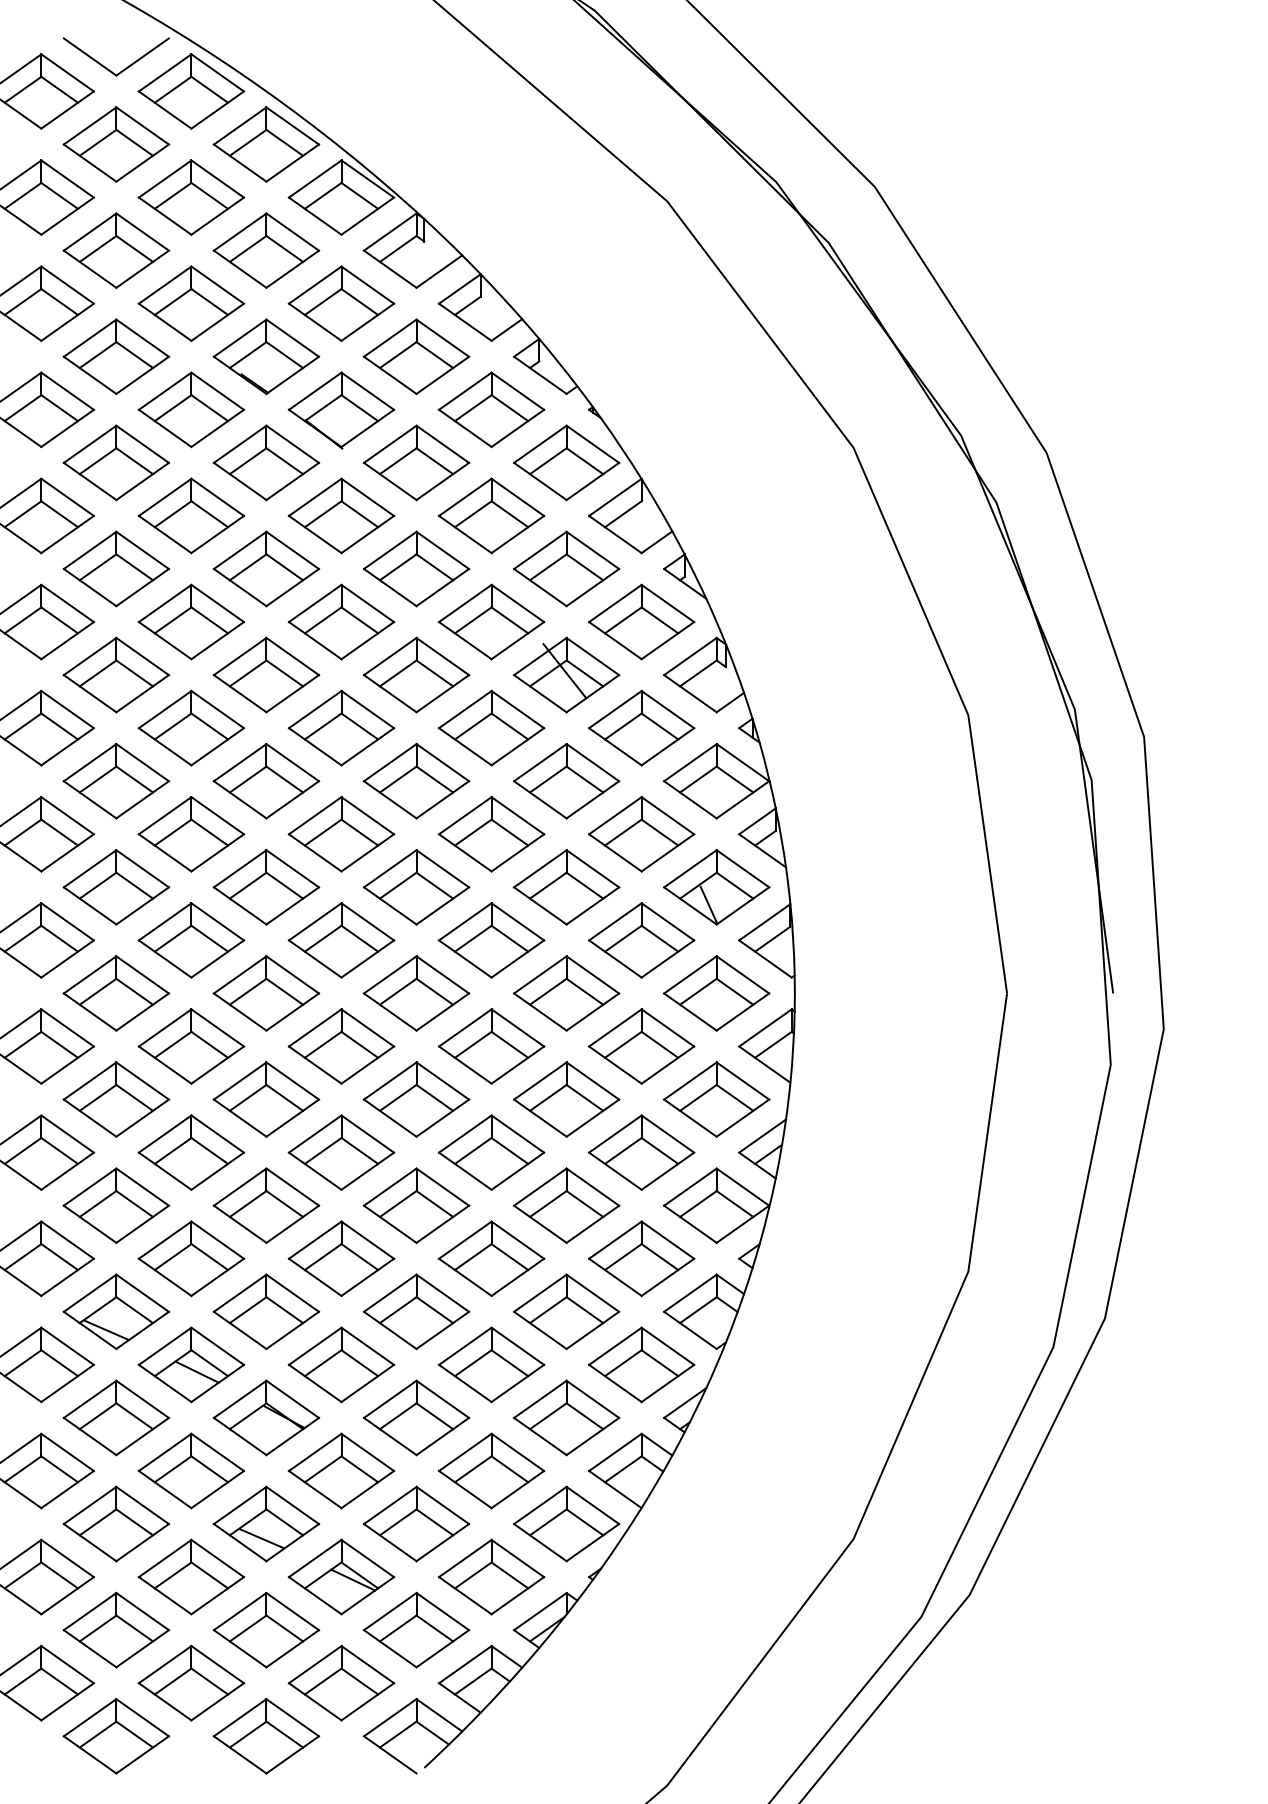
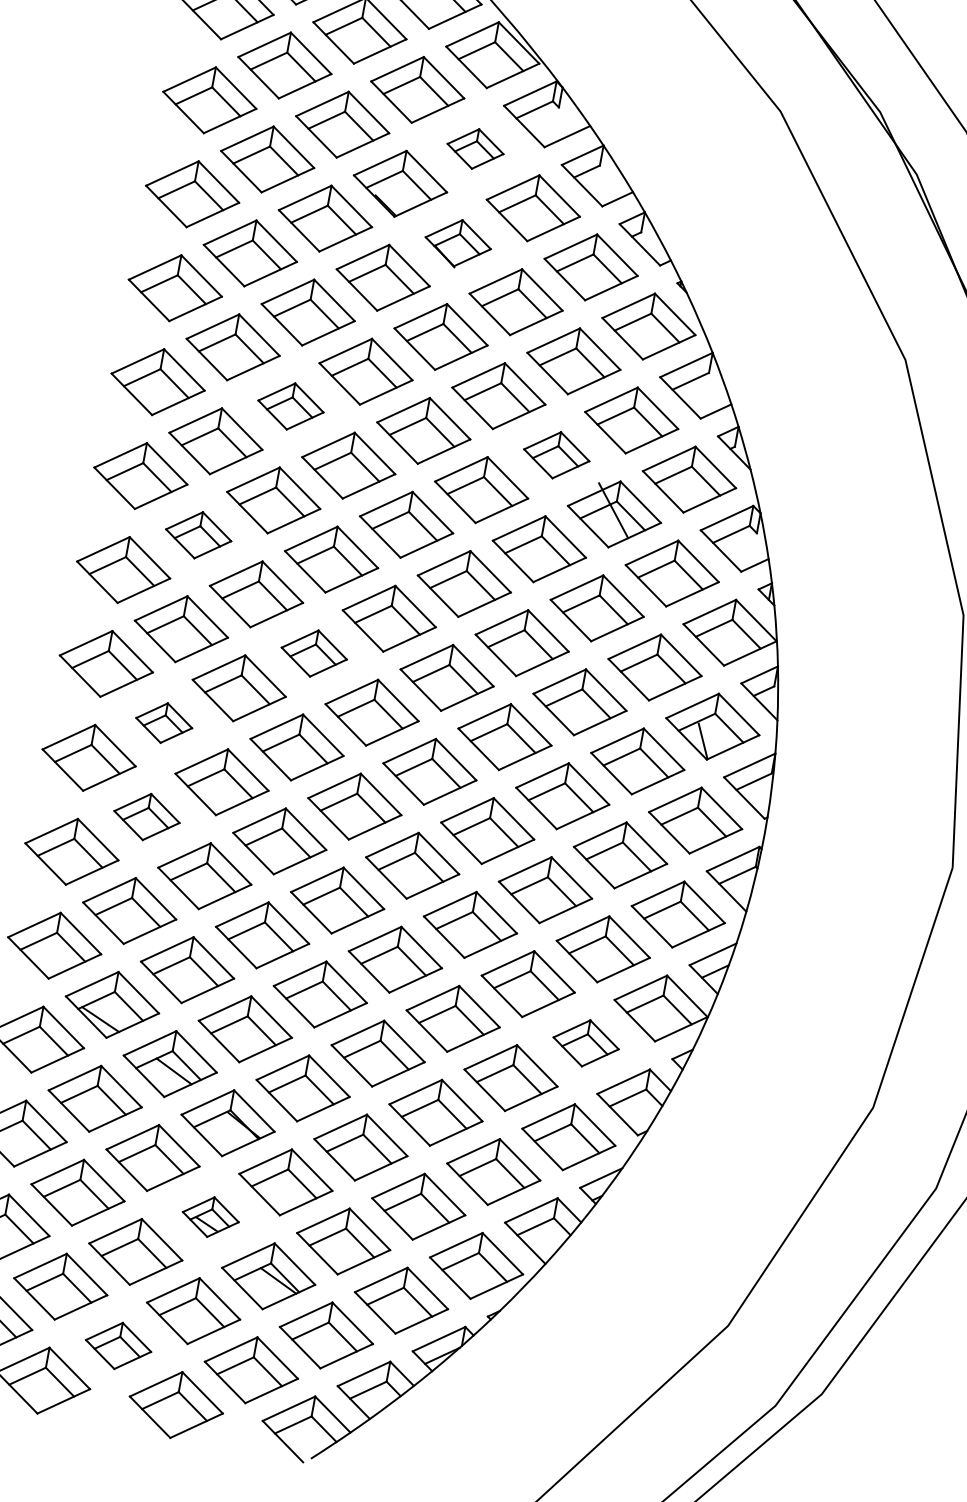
part: (341, 303) -> (475, 148), size x0.6
part: (341, 410) -> (458, 243), size x0.7
part: (191, 621) -> (291, 406), size x0.7
part: (491, 621) -> (556, 454), size x0.7
part: (116, 781) -> (198, 535), size x0.7
part: (266, 887) -> (314, 653), size x0.7
part: (116, 993) -> (164, 723), size x0.6
part: (116, 1099) -> (147, 817), size x0.7
part: (641, 1258) -> (585, 1043), size x0.7
part: (266, 1523) -> (210, 1216), size x0.6
part: (191, 1683) -> (118, 1346), size x0.7

